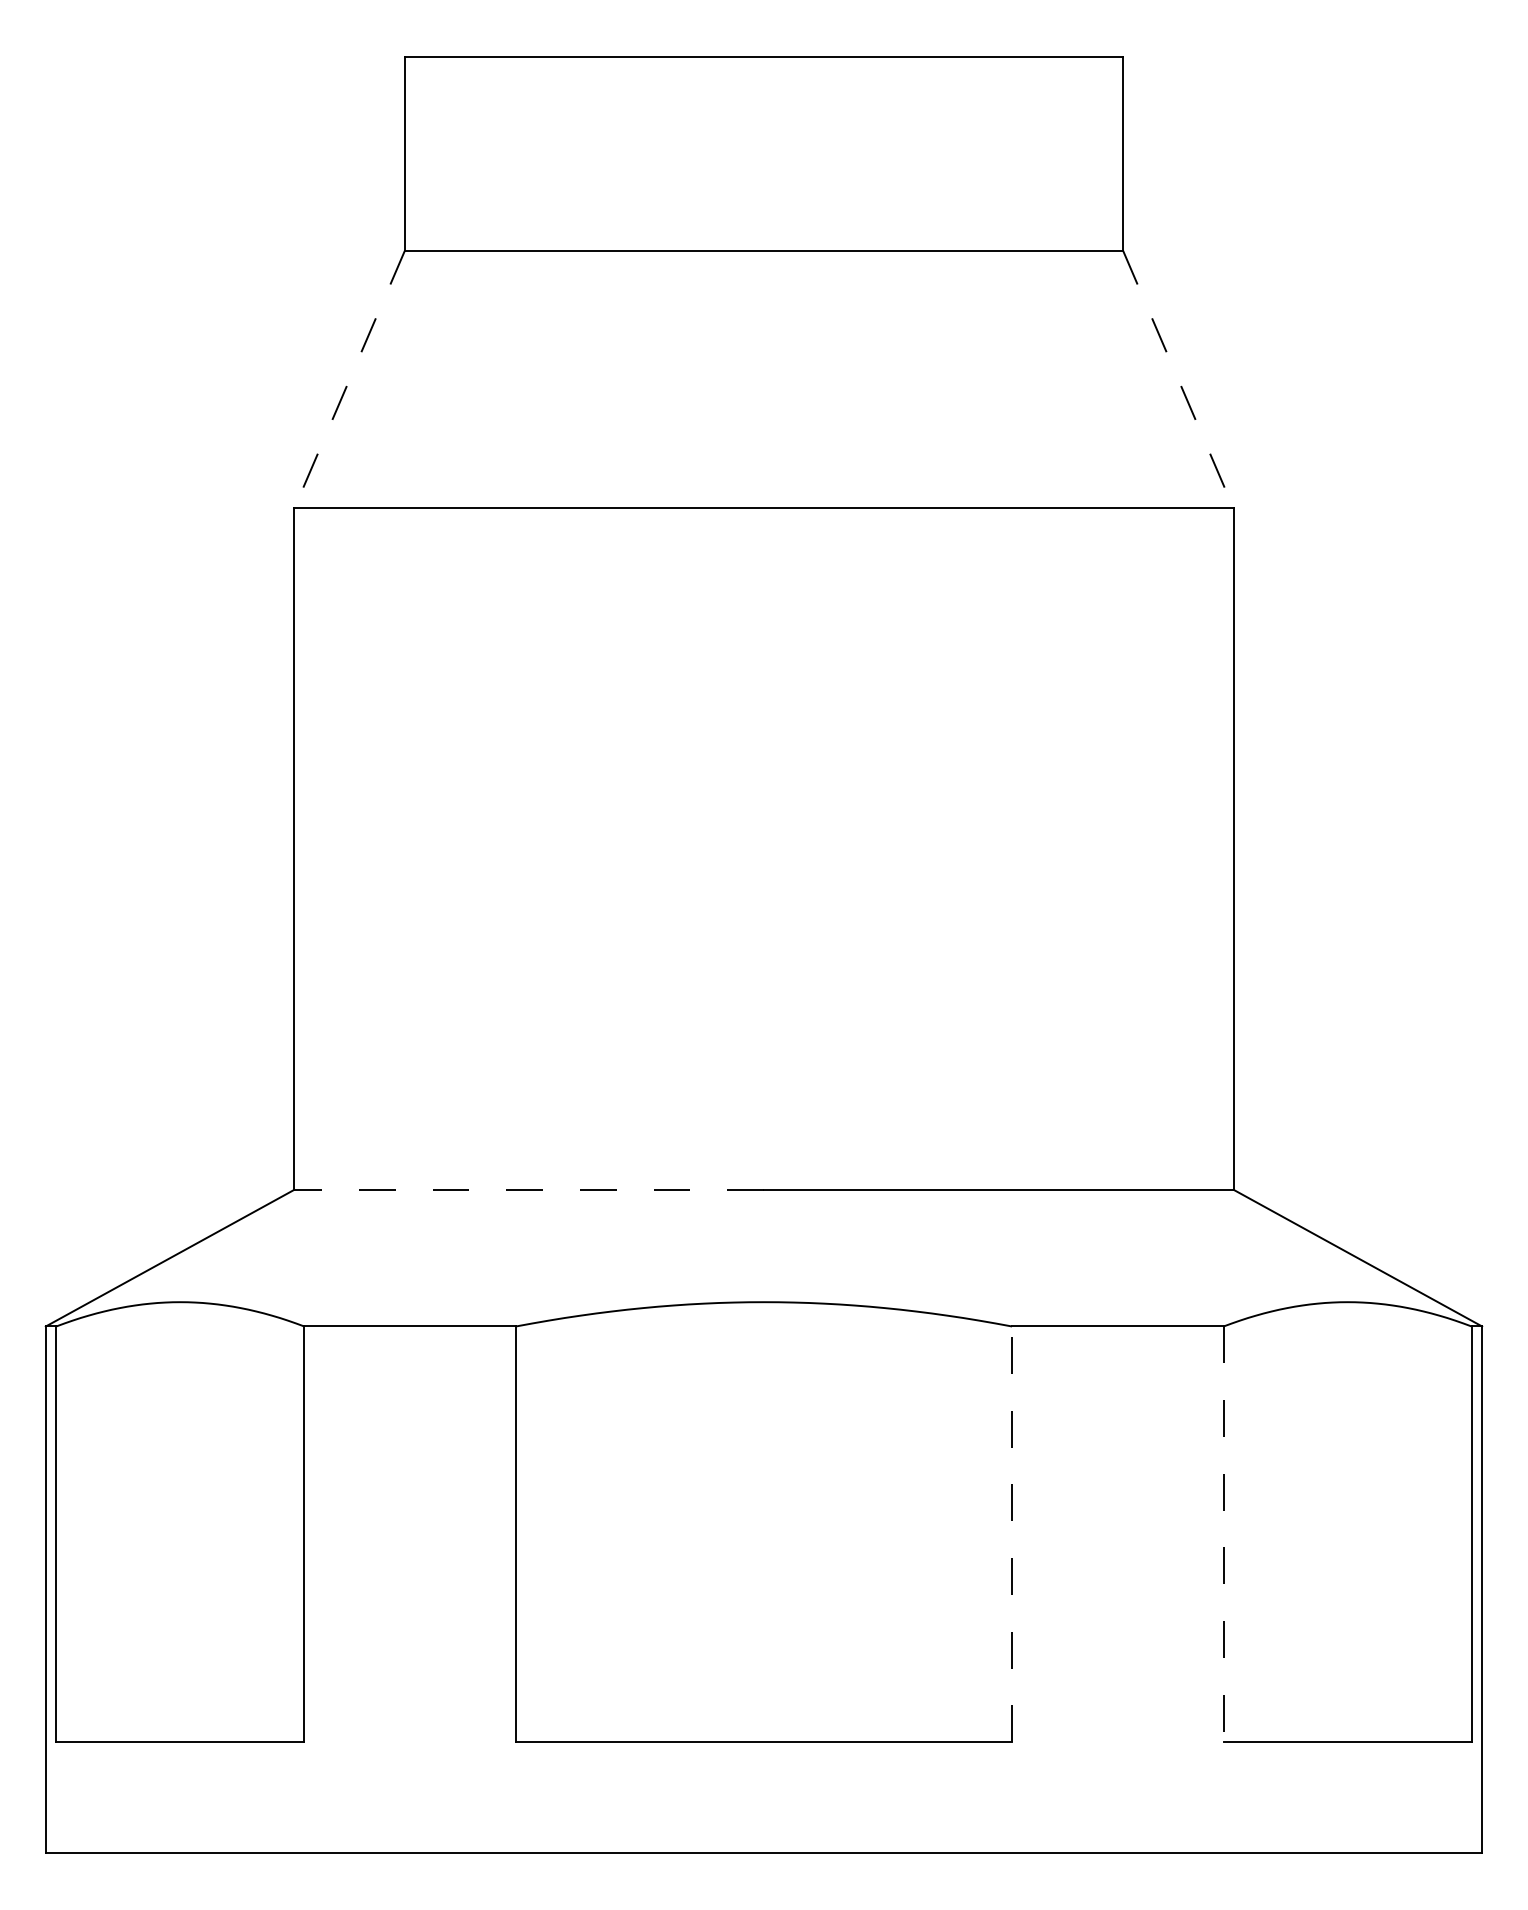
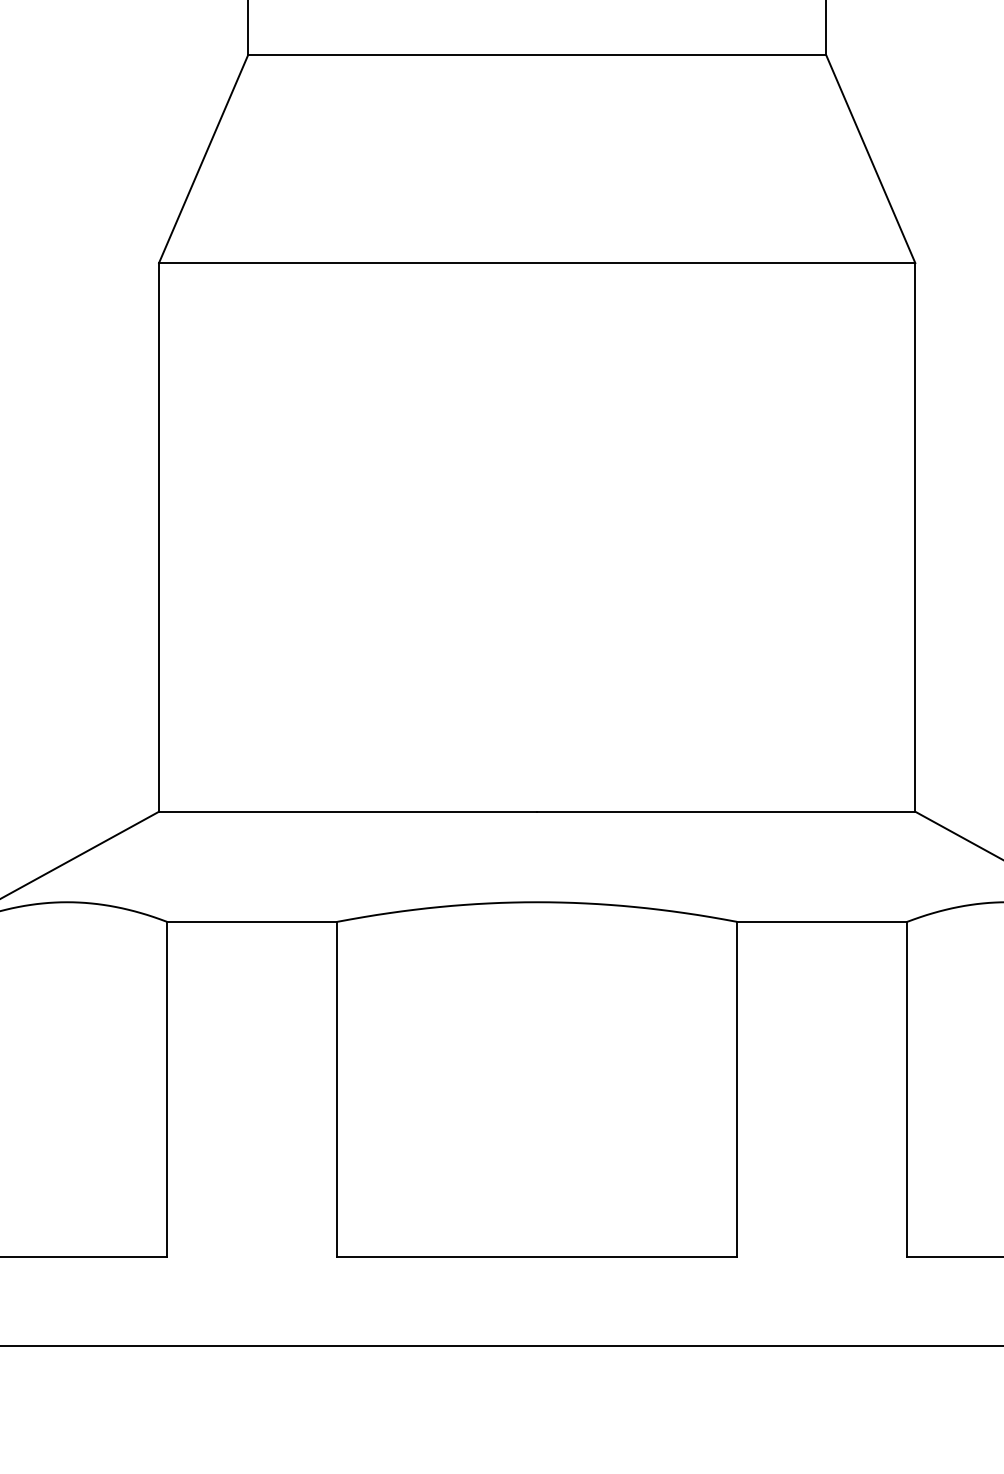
line: (349, 380) -> (203, 160), dashed -> solid
line: (1178, 380) -> (870, 160), dashed -> solid
line: (529, 1189) -> (348, 811), dashed -> solid
line: (1012, 1534) -> (737, 1089), dashed -> solid
line: (1223, 1534) -> (907, 1089), dashed -> solid

